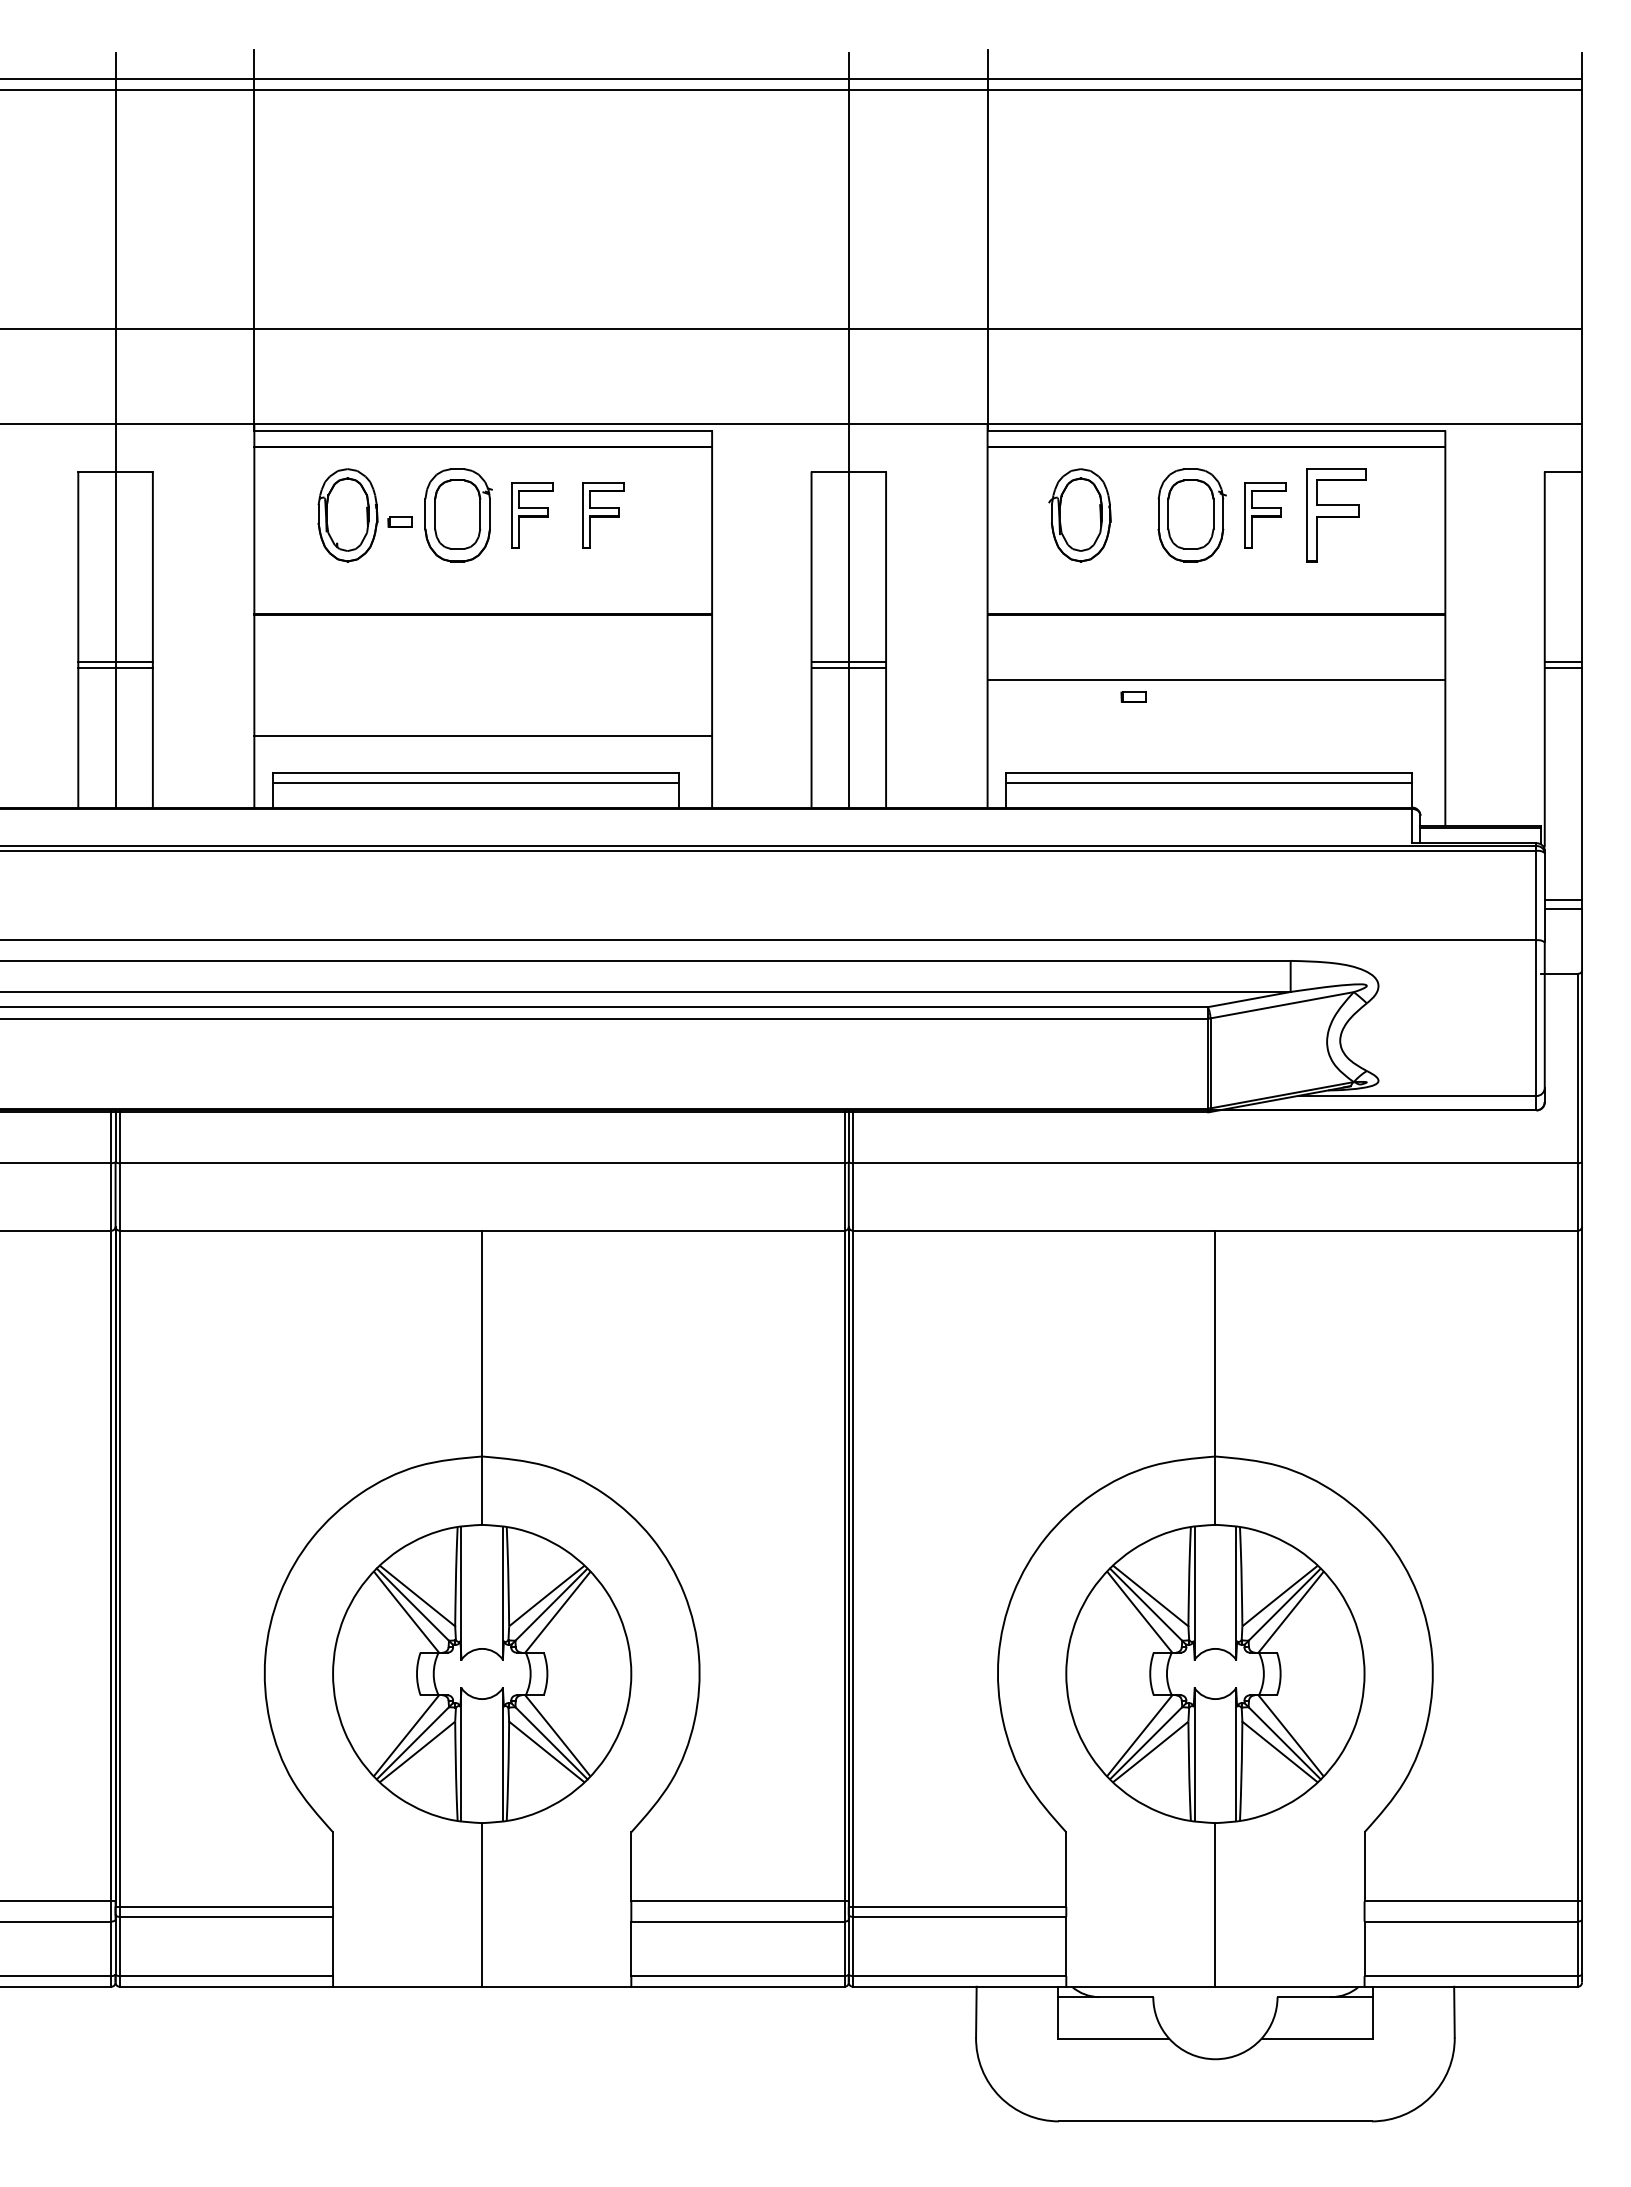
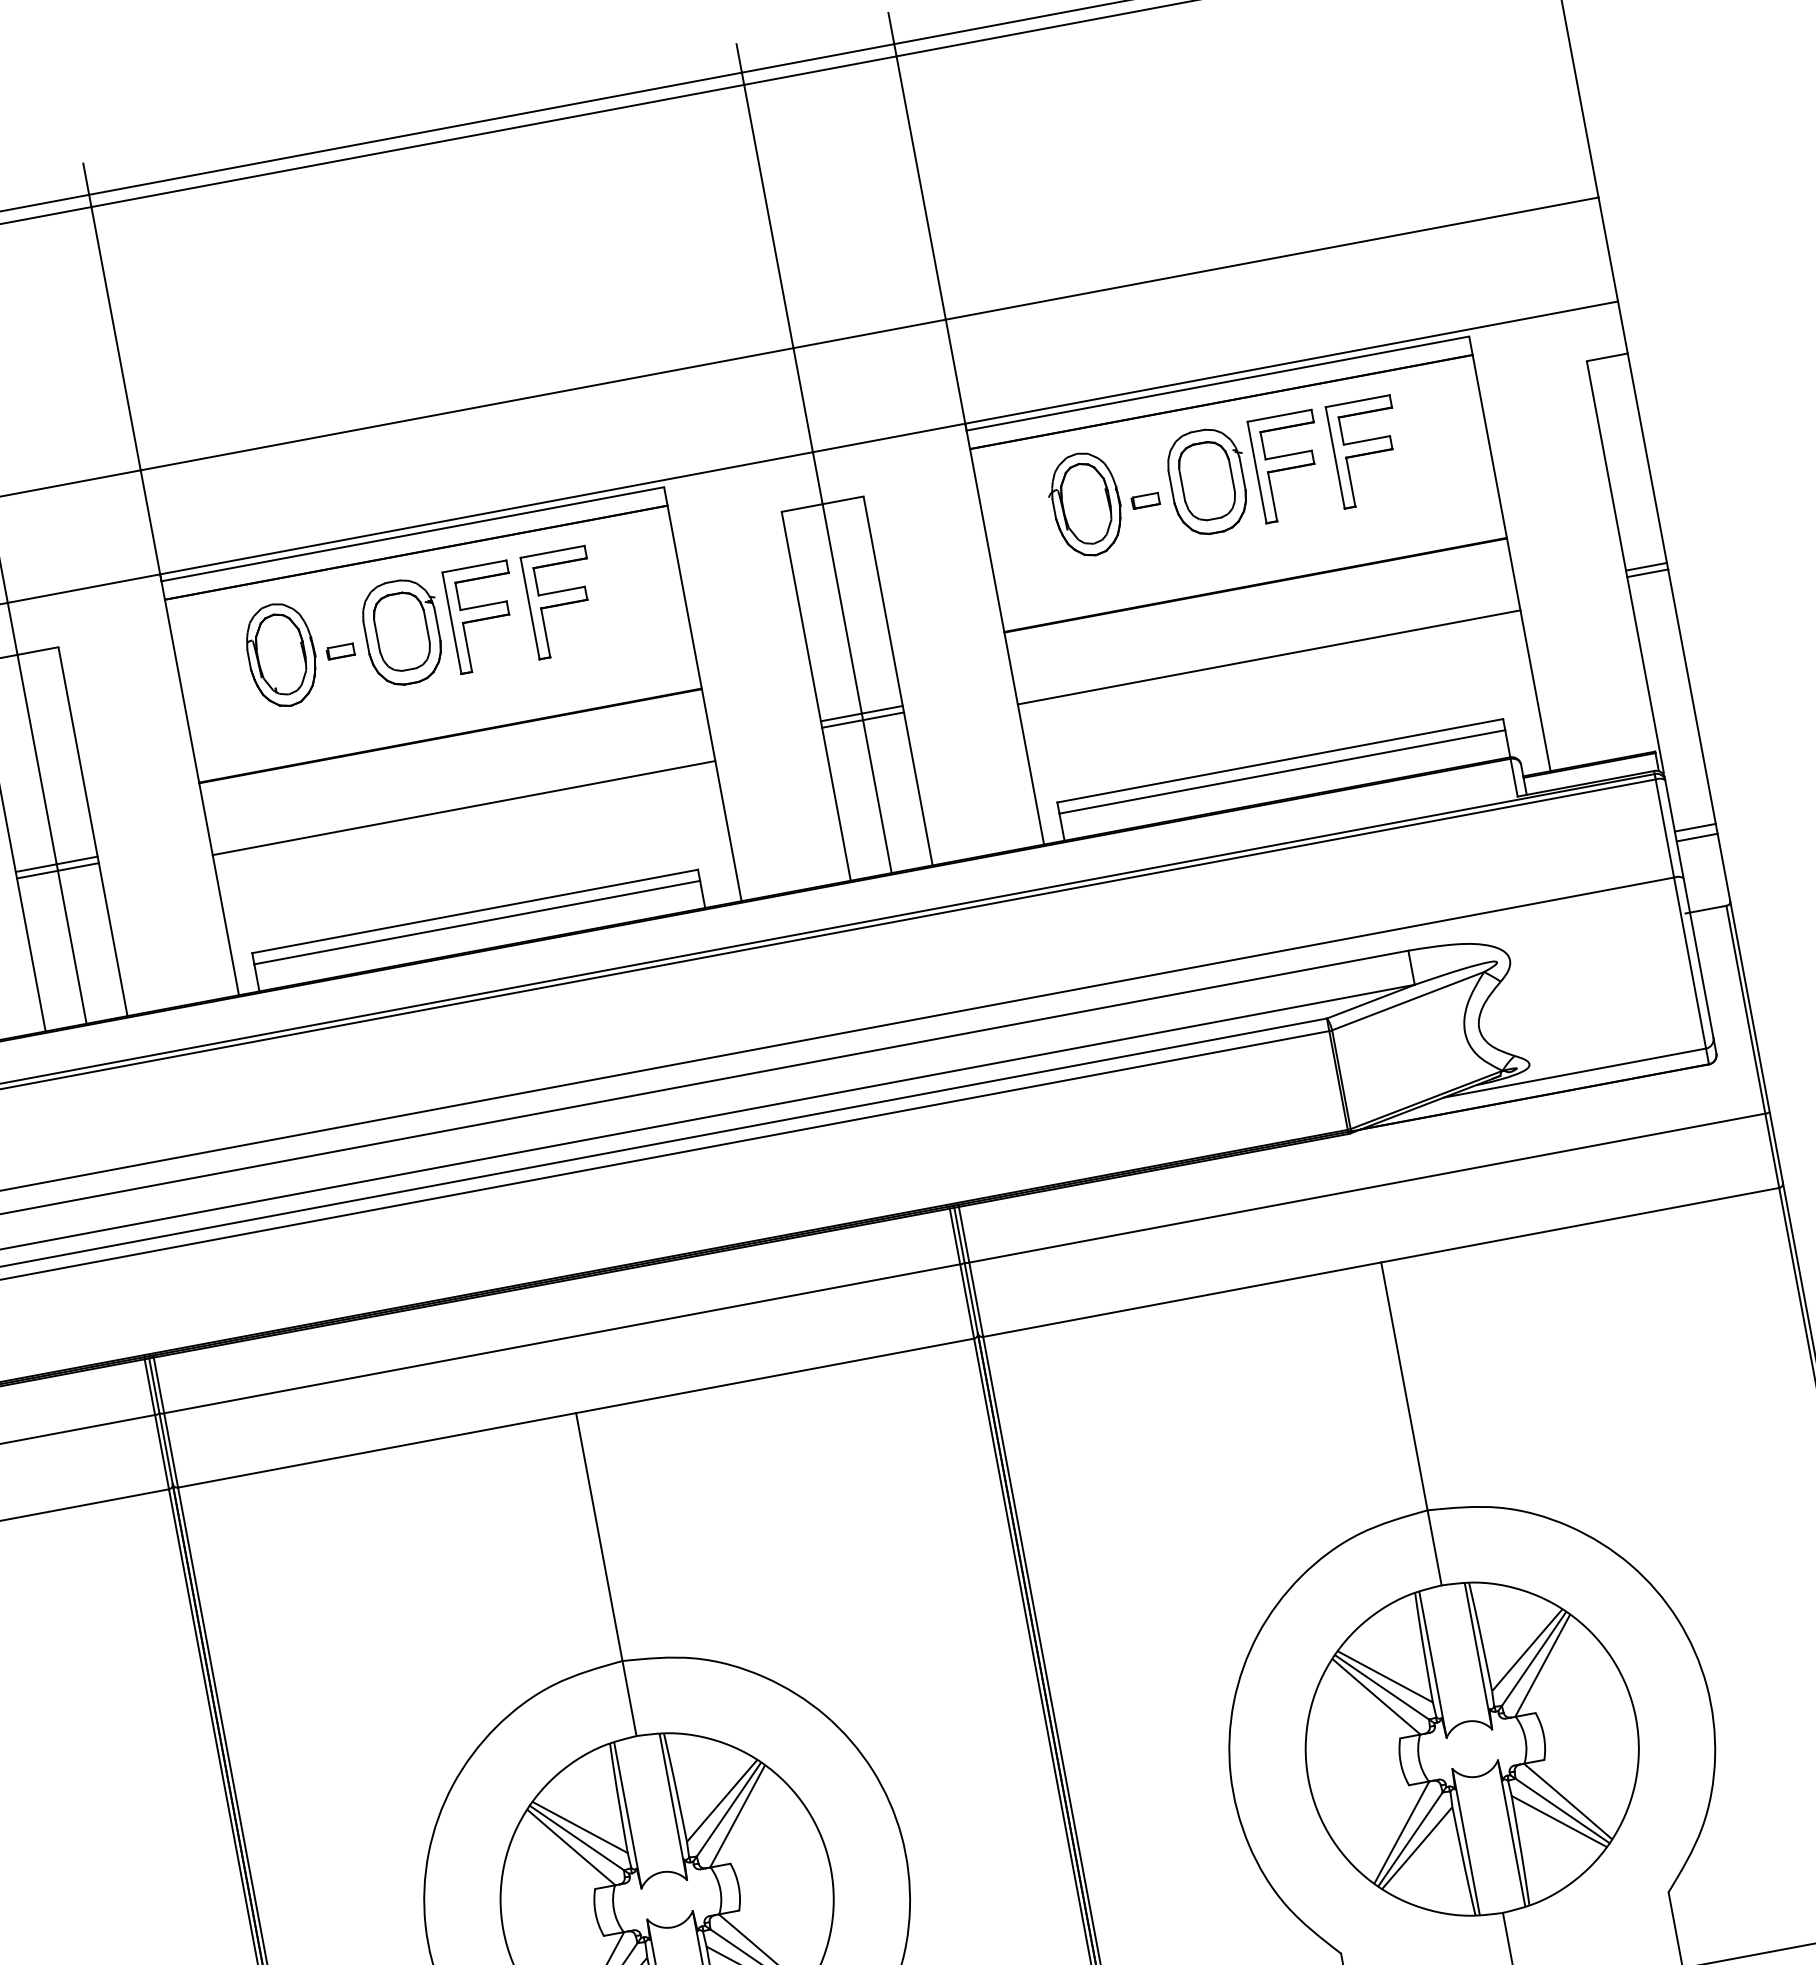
part: (531, 515) -> (483, 617), size x1.43
part: (602, 515) -> (561, 603), size x1.43
part: (1265, 515) -> (1289, 466), size x1.43
part: (1133, 696) -> (1145, 500), moved
line: (483, 735) -> (464, 807), moved

